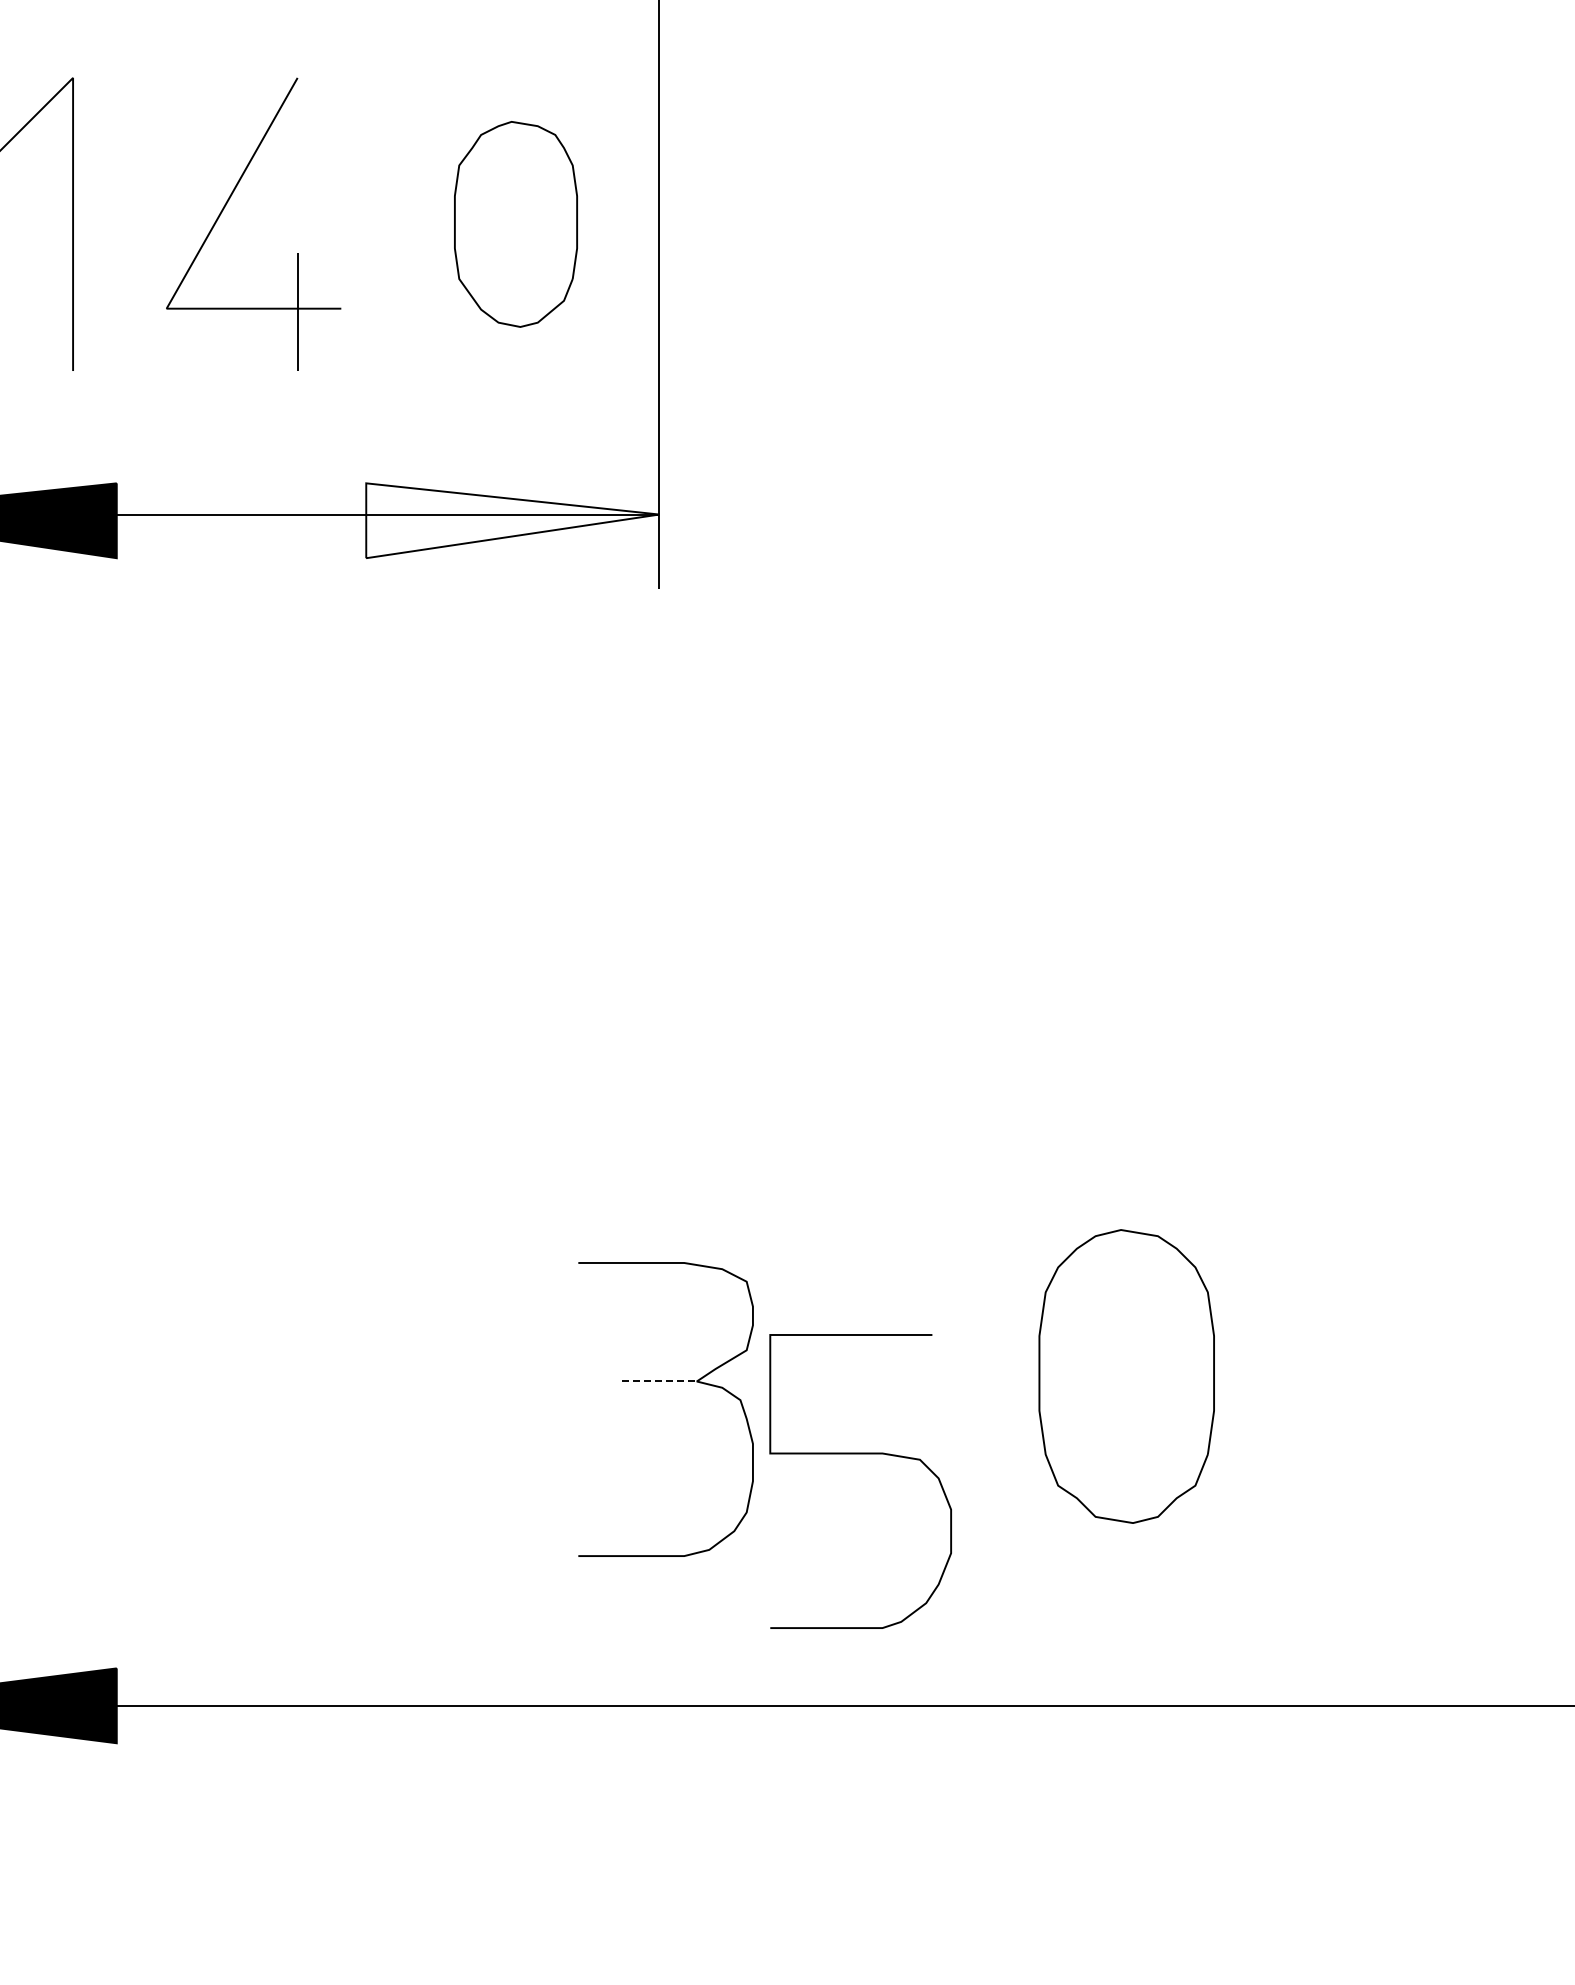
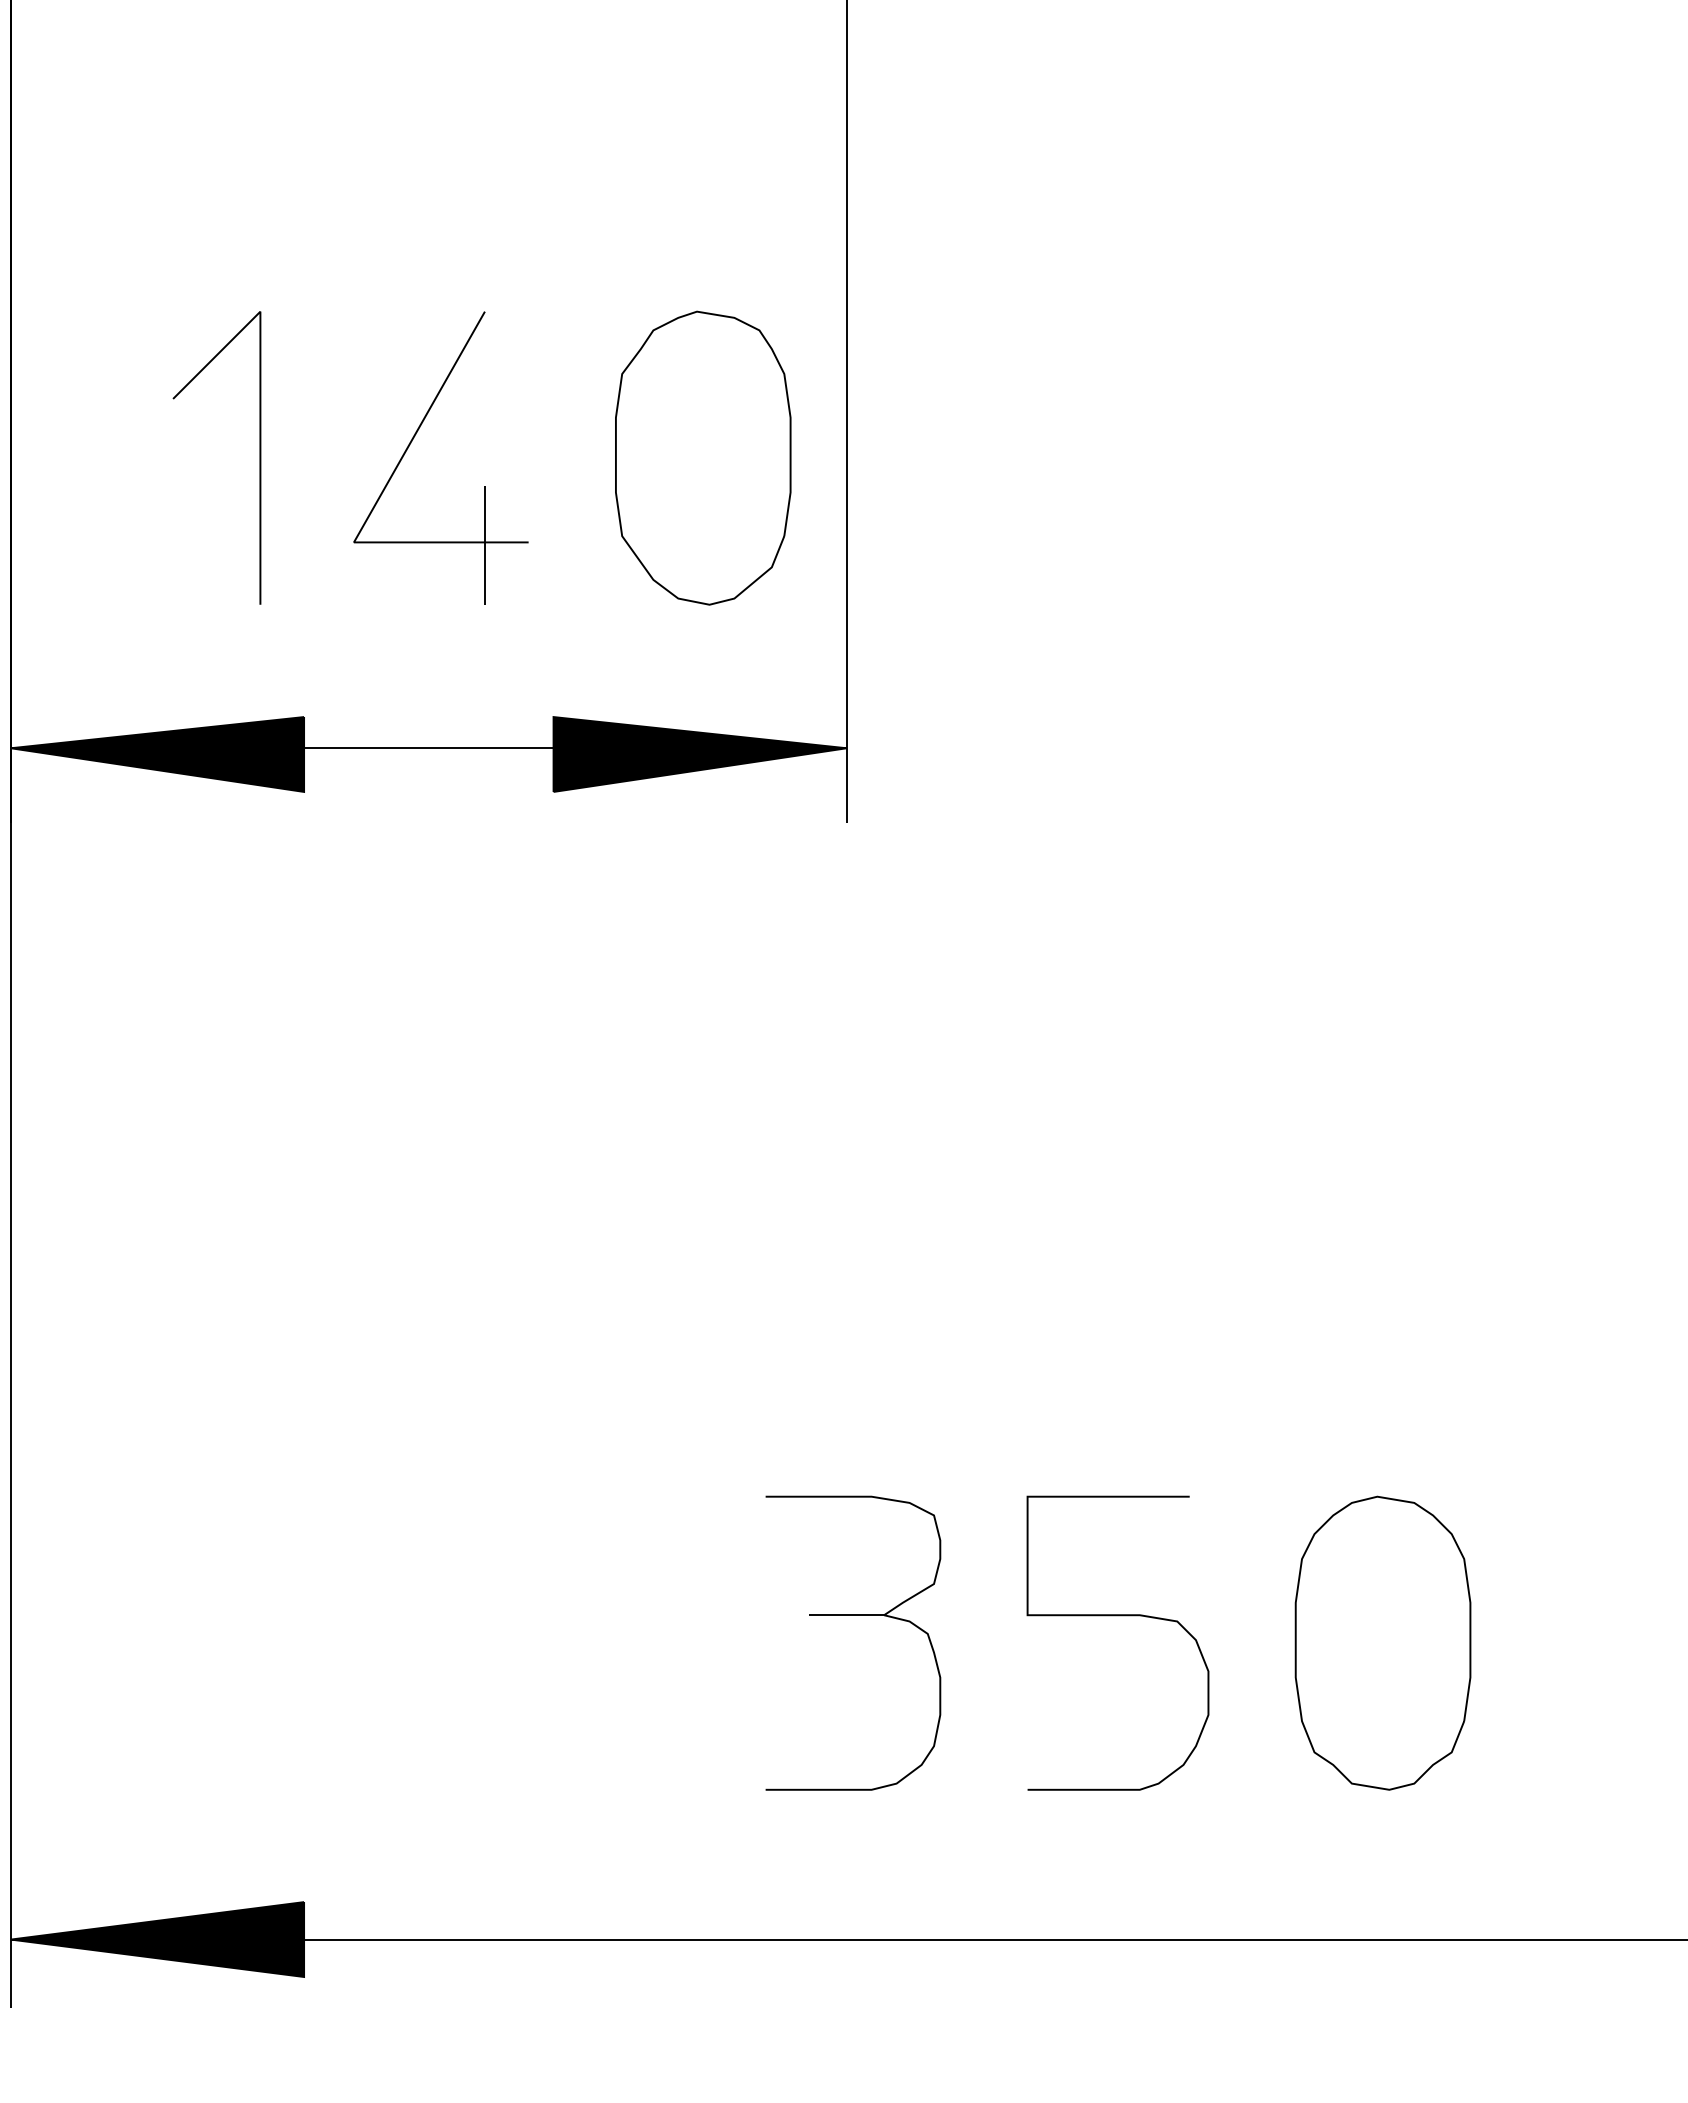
part: (516, 223) -> (703, 457), size x1.43
fill: (512, 520) -> (699, 754), added
part: (1126, 1375) -> (1382, 1642), moved
line: (660, 1381) -> (847, 1615), dashed -> solid
curve: (860, 1454) -> (1117, 1616), moved

